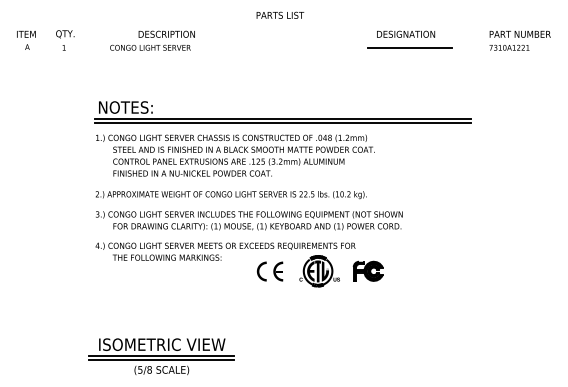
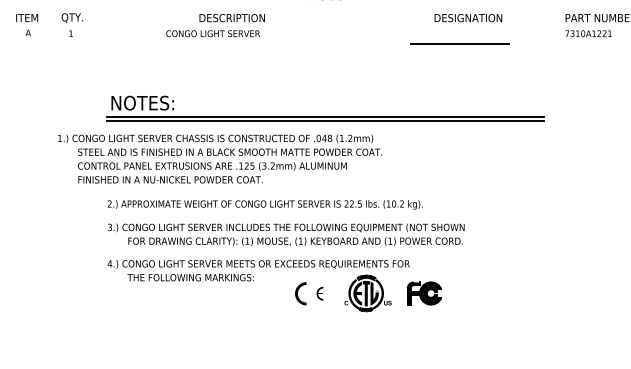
text: (152, 40) -> (215, 25), moved
line: (409, 47) -> (459, 42), moved
text: (235, 155) -> (220, 158), moved
part: (278, 271) -> (320, 293), size x0.6

